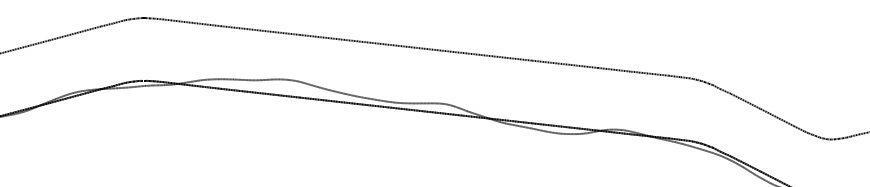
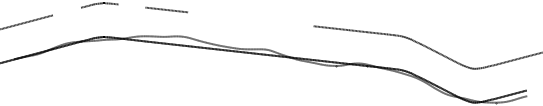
line: (194, 22) -> (131, 5), removed
line: (76, 33) -> (67, 11), removed
line: (415, 48) -> (250, 19), removed

